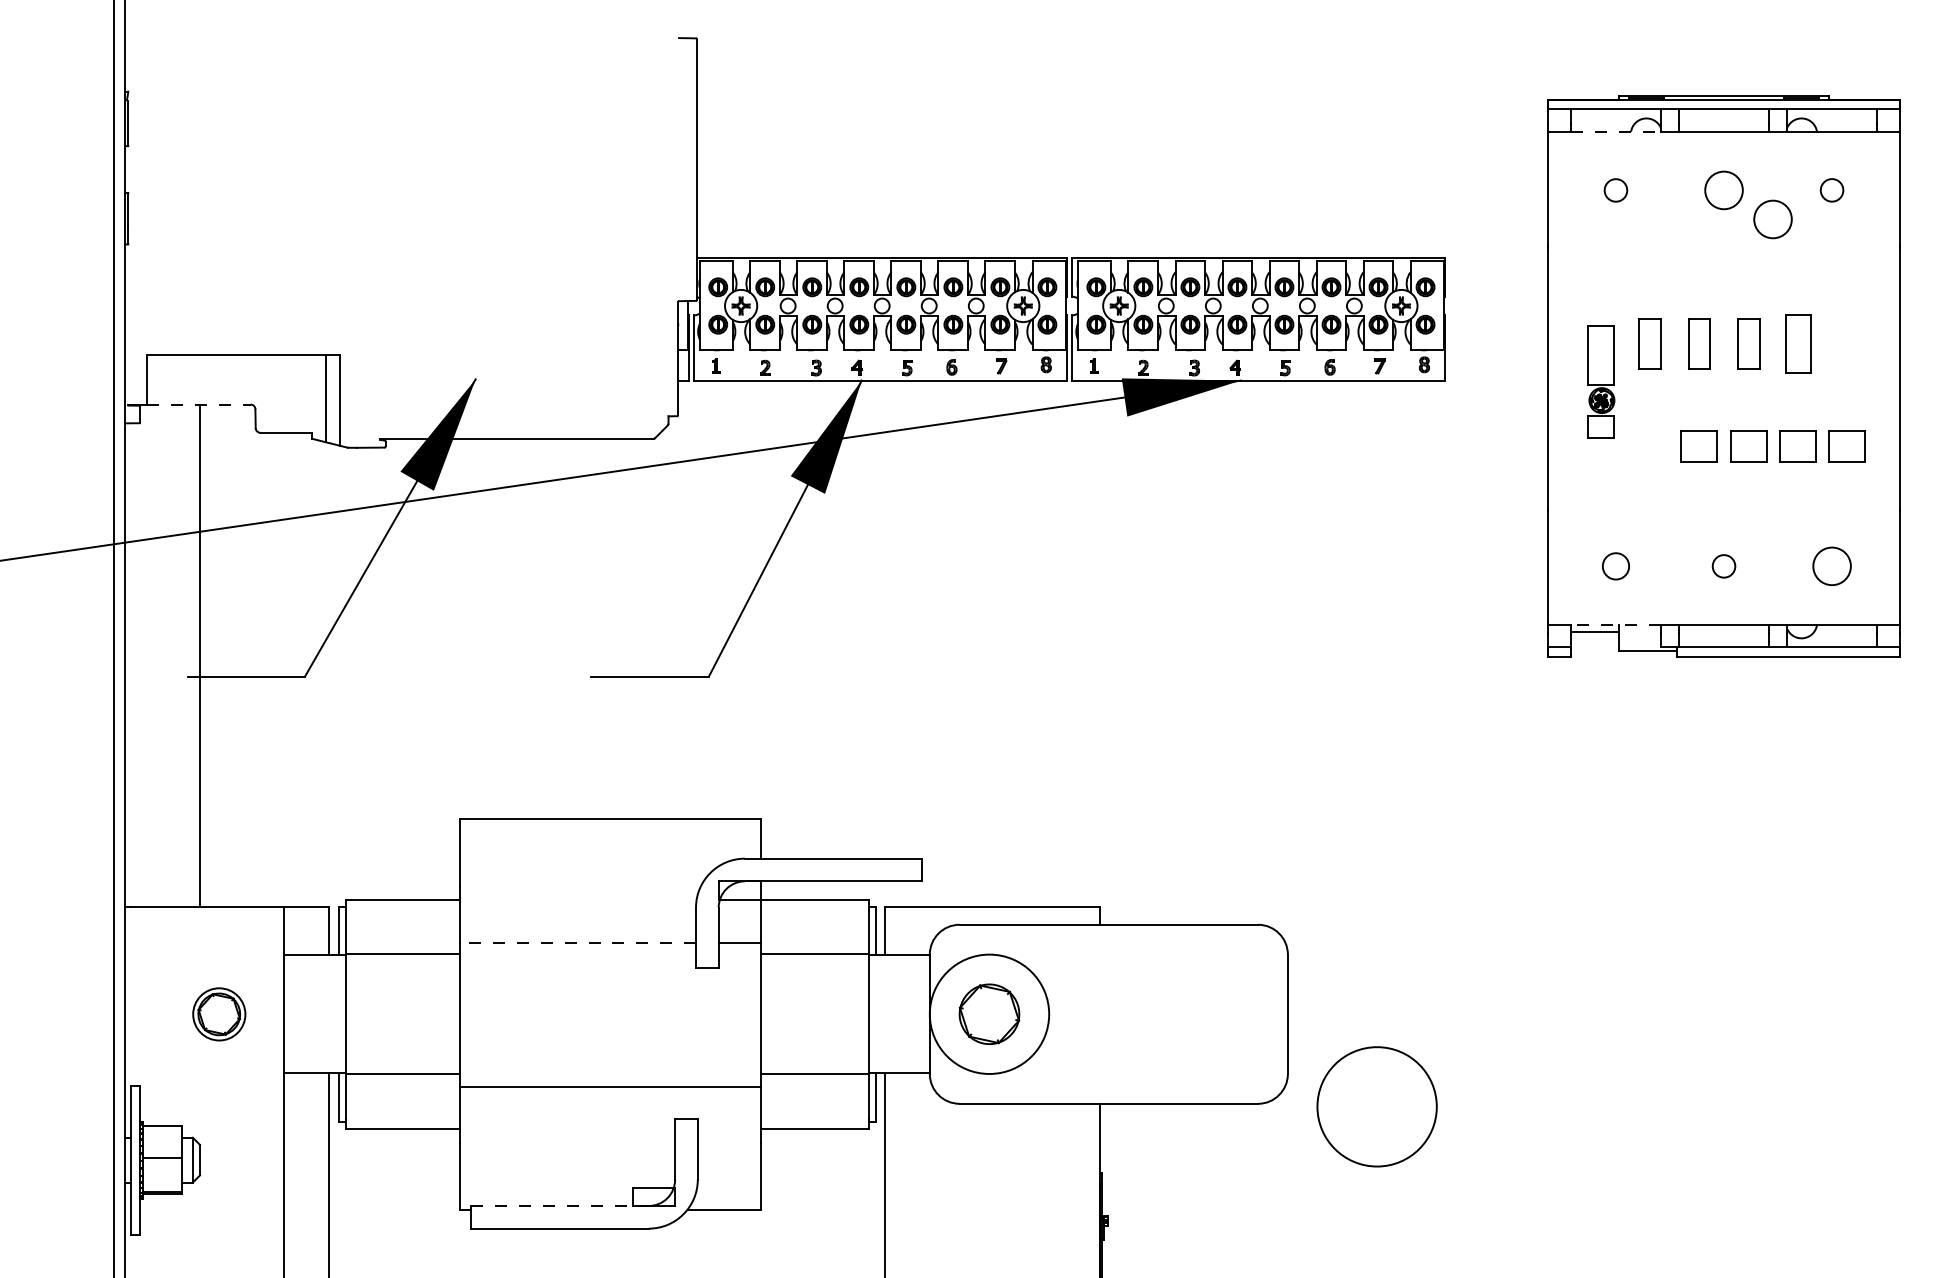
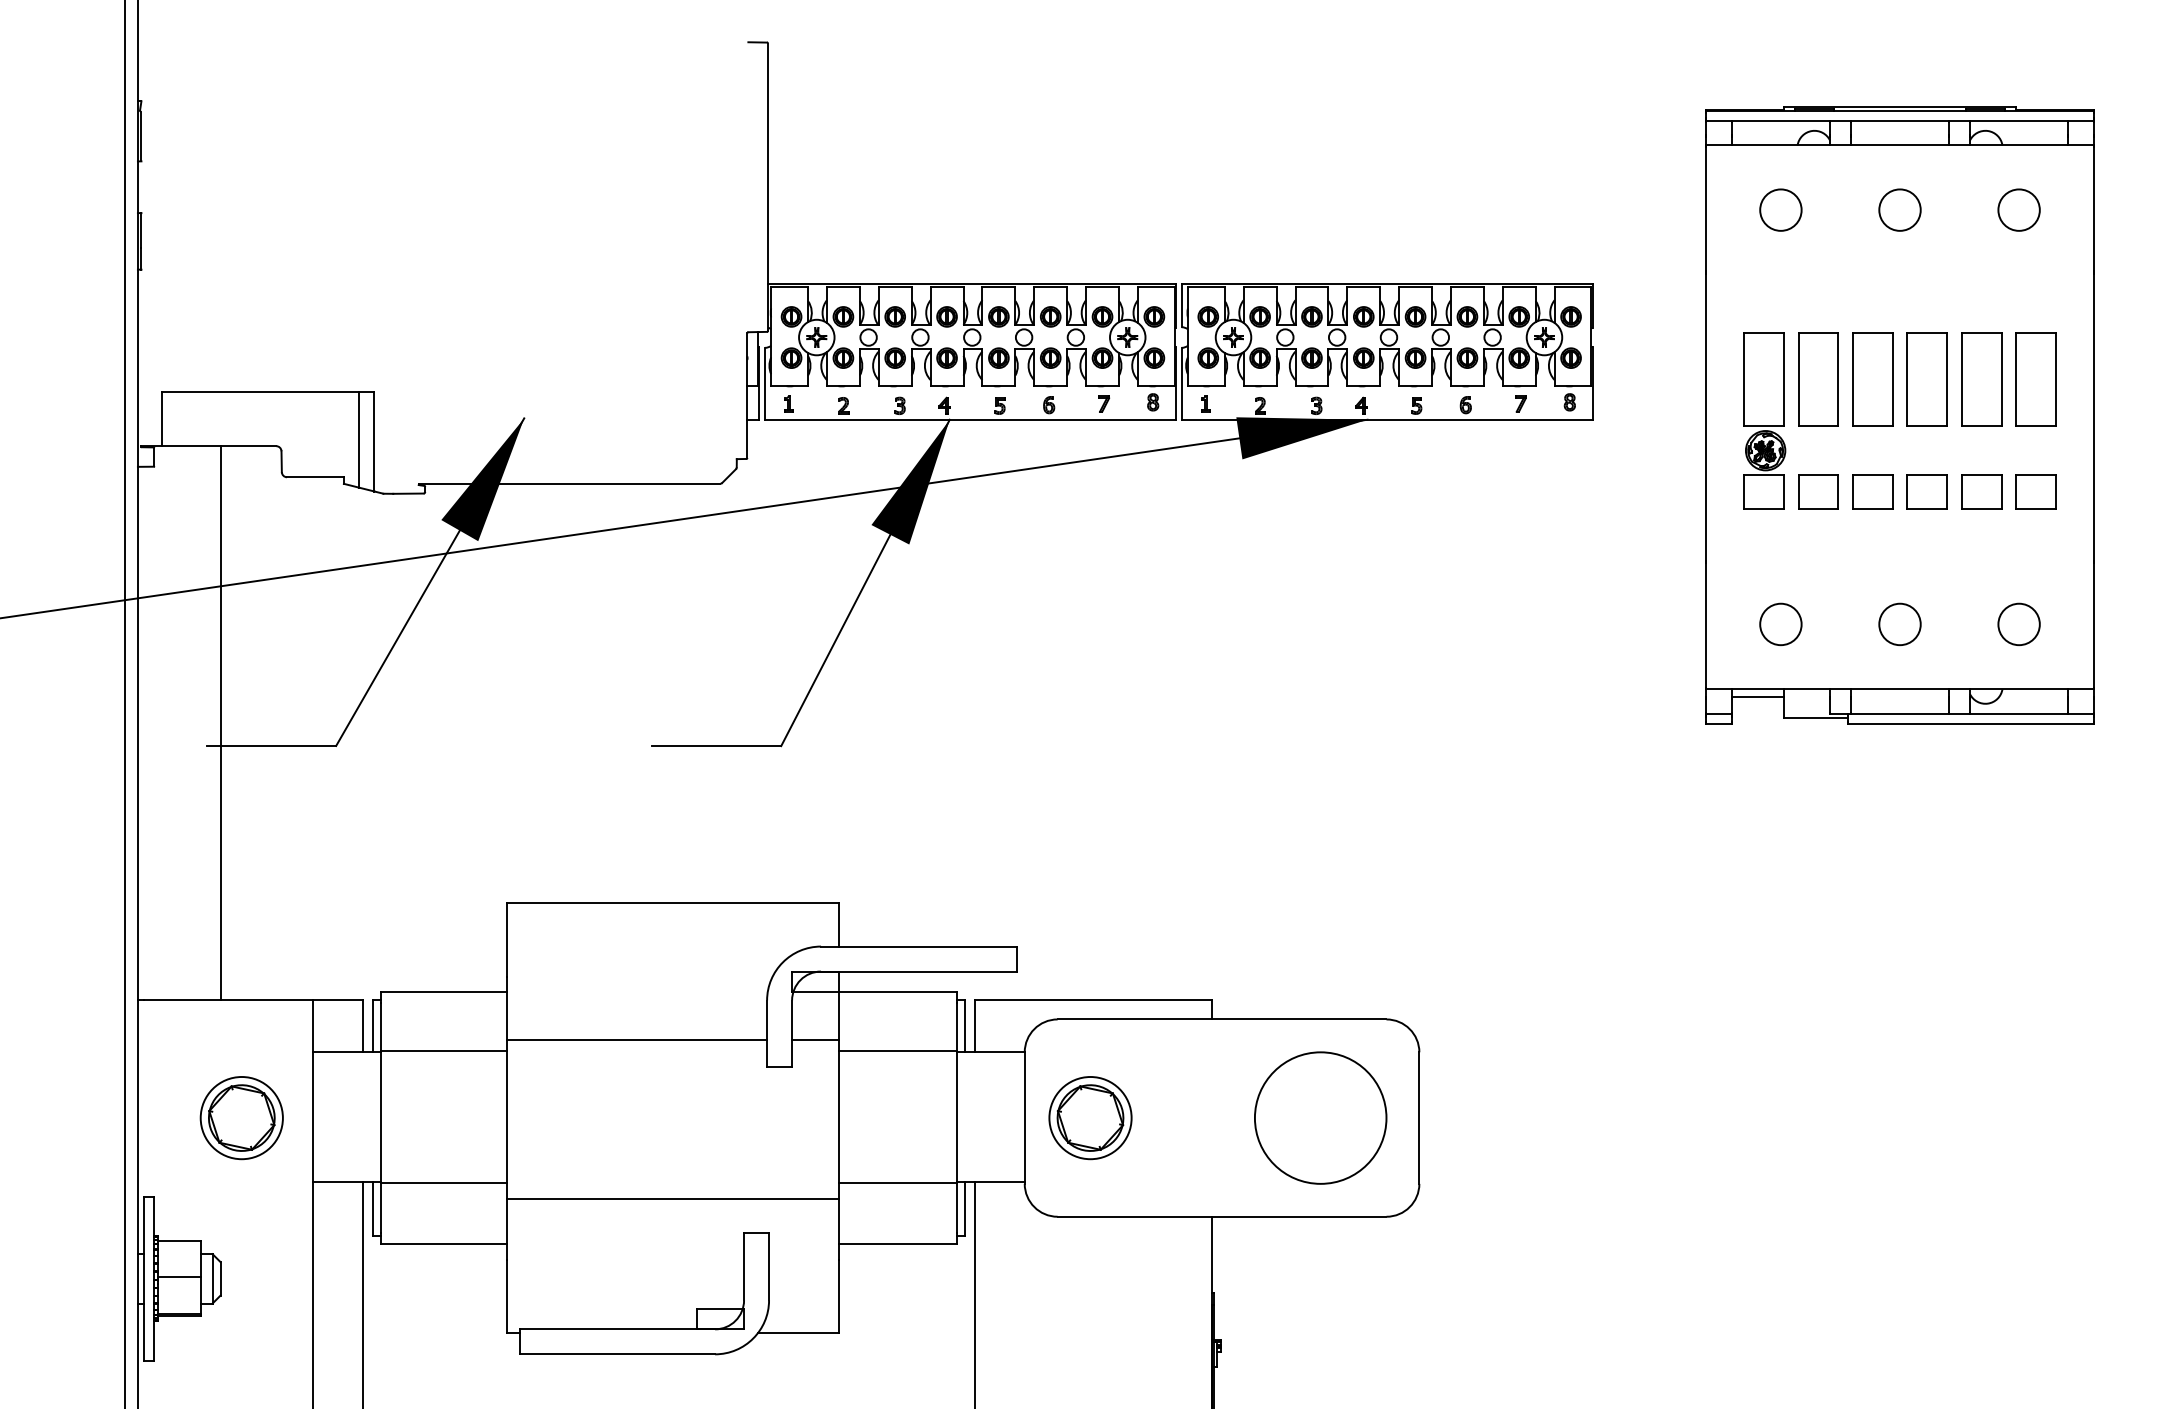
line: (1616, 131) -> (1781, 145), dashed -> solid
circle: (1615, 189) -> (1780, 209), size x1.67
circle: (1831, 189) -> (2018, 209), size x1.67
circle: (1772, 218) -> (1953, 241), removed
part: (1650, 344) -> (1818, 379), size x1.67
part: (1699, 344) -> (1872, 379), size x1.67
part: (1748, 344) -> (1926, 379), size x1.67
part: (1797, 344) -> (1981, 379), size x1.43
part: (1846, 344) -> (2035, 379), added
part: (1601, 381) -> (1764, 420), size x1.43
line: (199, 404) -> (219, 446), dashed -> solid
part: (1650, 445) -> (1818, 491), added
circle: (1615, 566) -> (1780, 624), size x1.43
circle: (1723, 566) -> (1899, 624), size x1.67
line: (1615, 625) -> (1780, 689), dashed -> solid
line: (578, 942) -> (637, 1039), dashed -> solid
part: (219, 1014) -> (241, 1118), size x1.43
circle: (989, 1014) -> (1090, 1118), size x0.62
circle: (1376, 1106) -> (1320, 1117), moved
line: (560, 1206) -> (617, 1329), dashed -> solid

